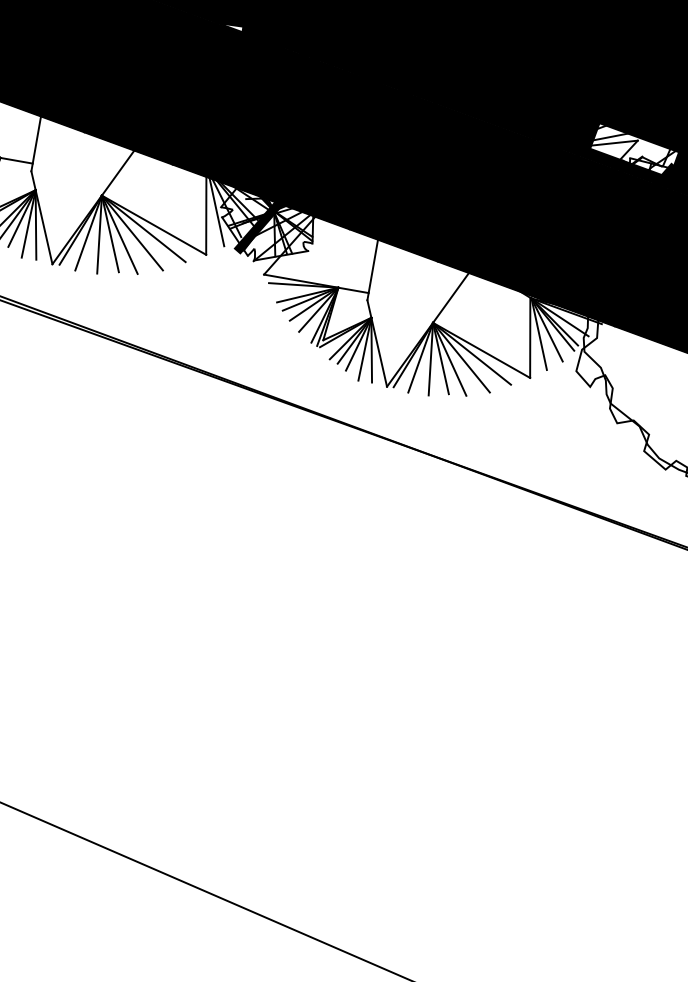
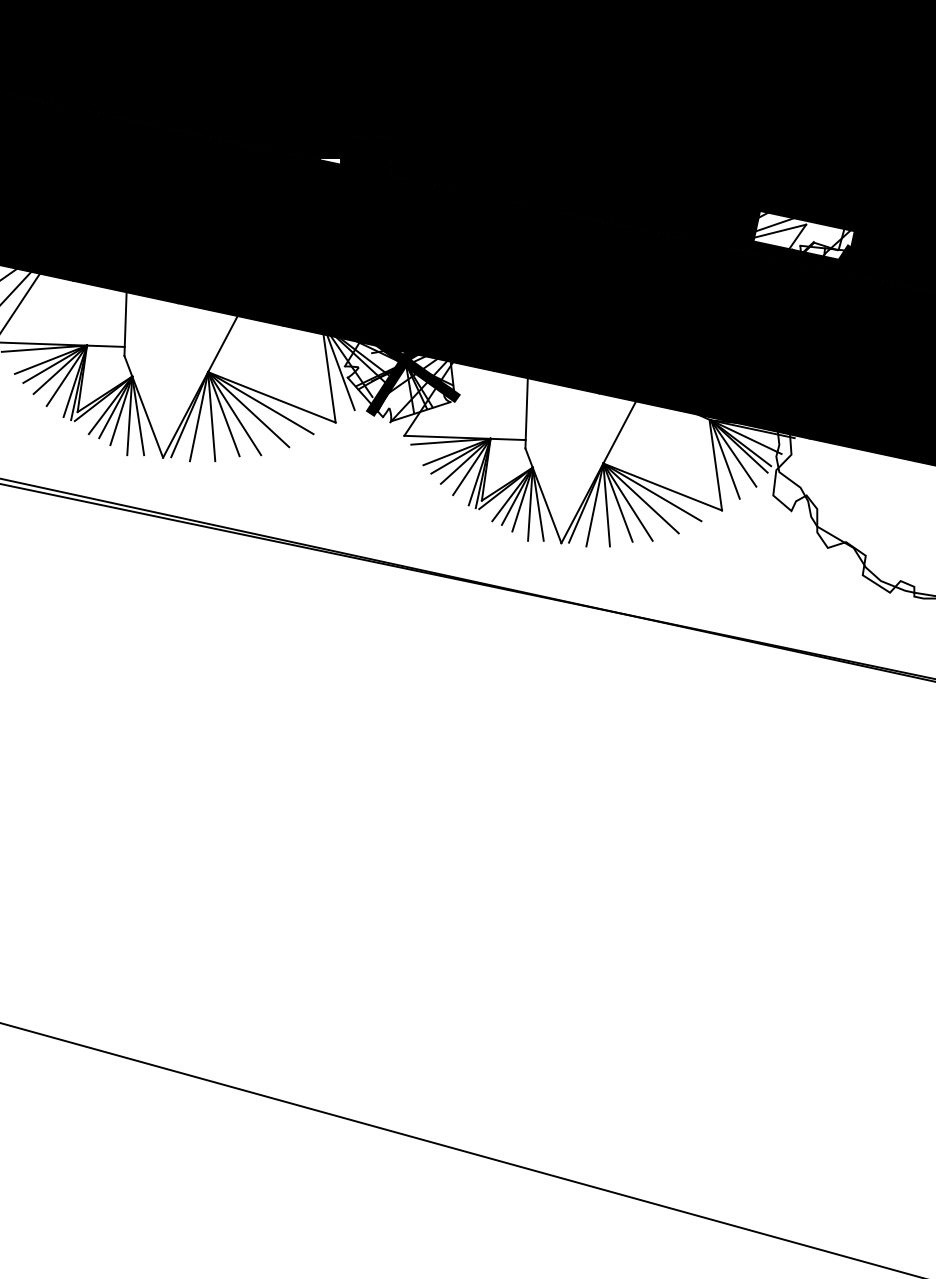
fill: (274, 211) -> (406, 362), added

